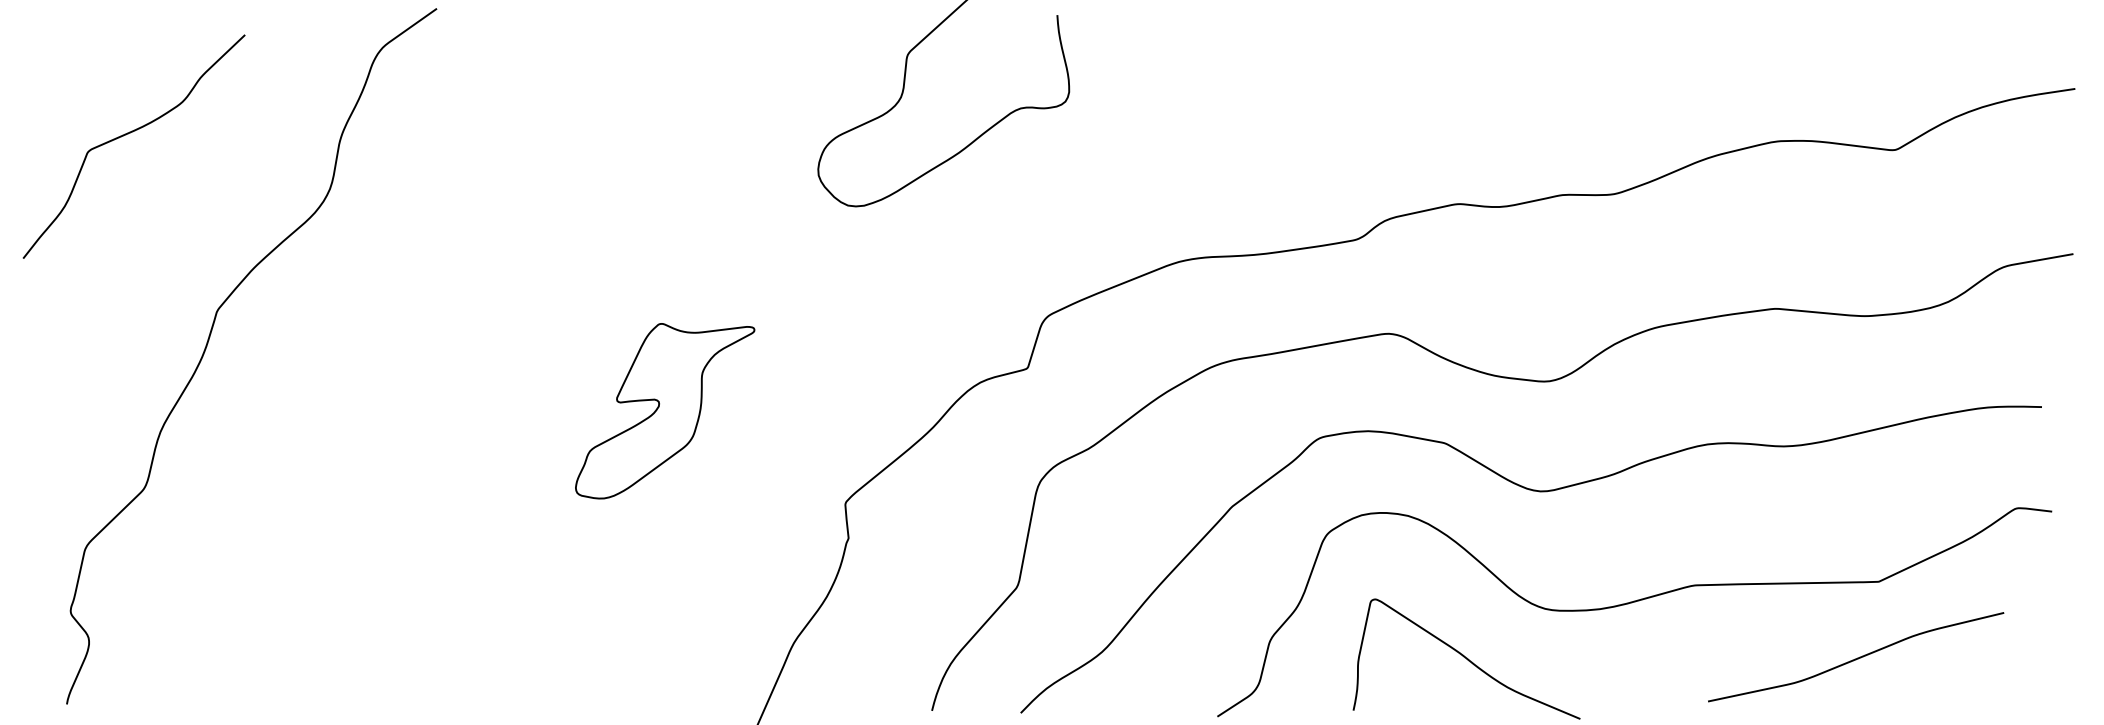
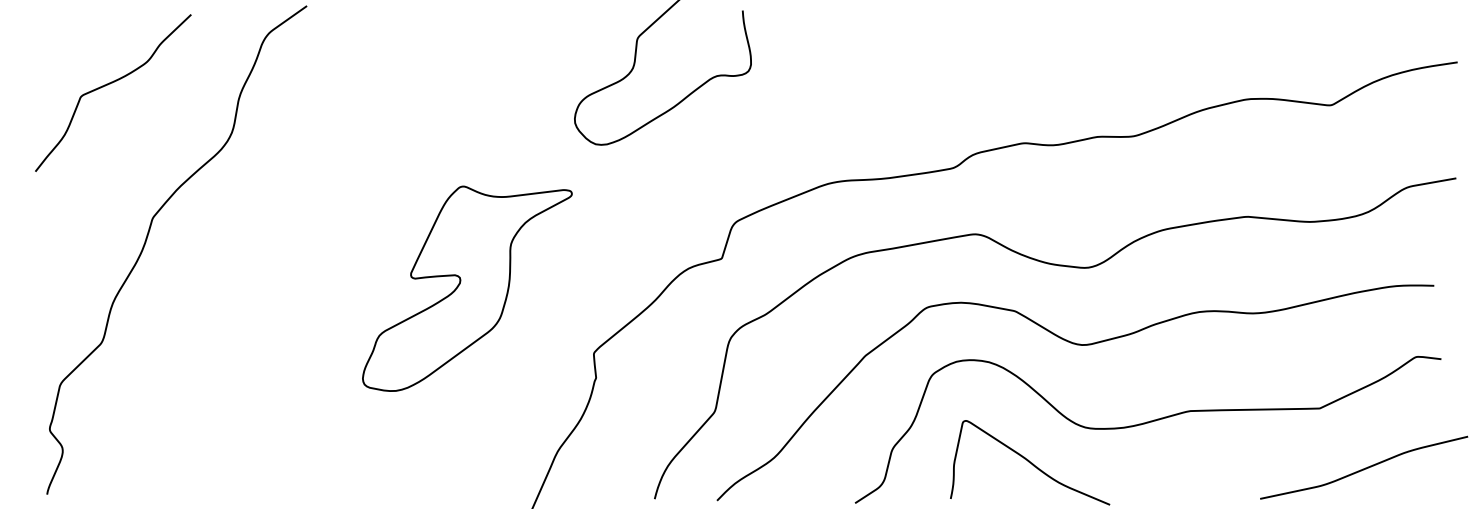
curve: (128, 134) -> (109, 84), moved
part: (664, 410) -> (466, 288), size x1.67
curve: (1857, 657) -> (1365, 467), moved

